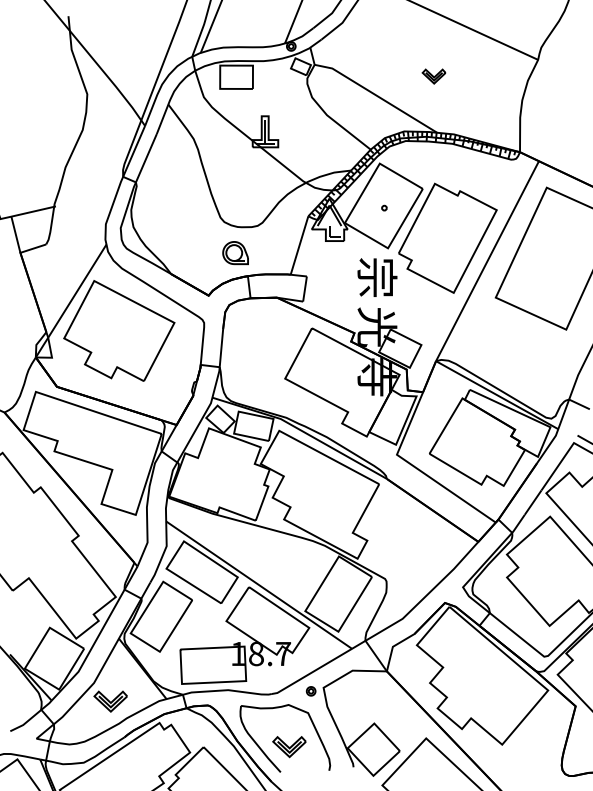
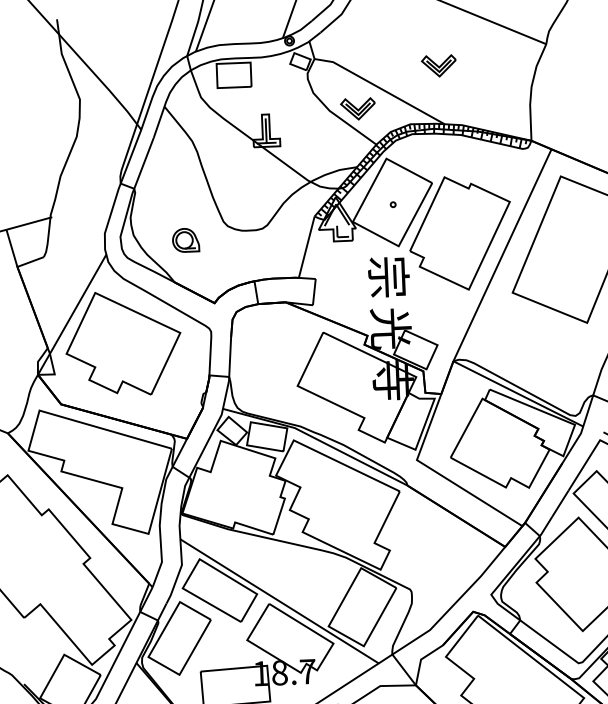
part: (433, 76) -> (438, 65), size x1.43
part: (354, 114) -> (358, 108), added
part: (235, 253) -> (185, 240), moved

